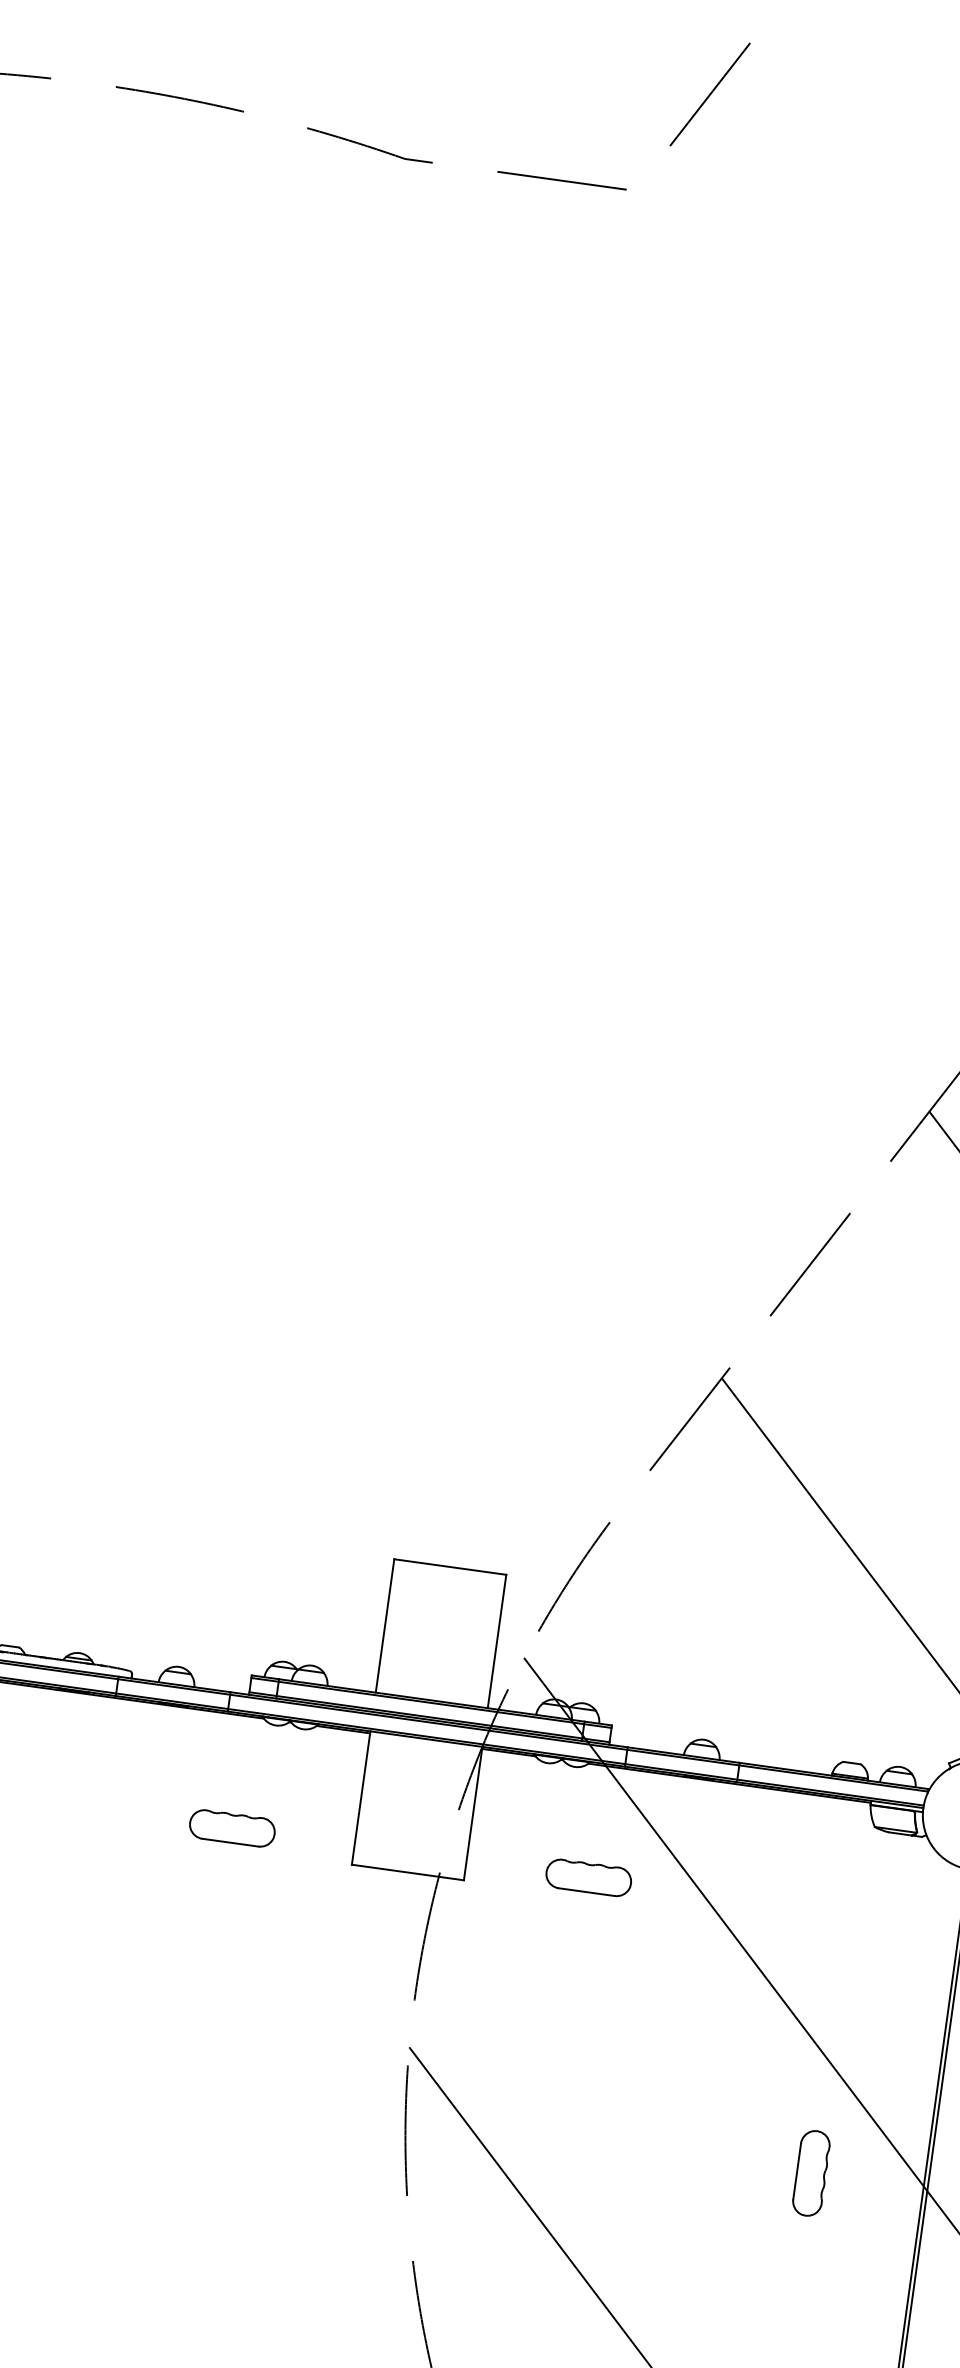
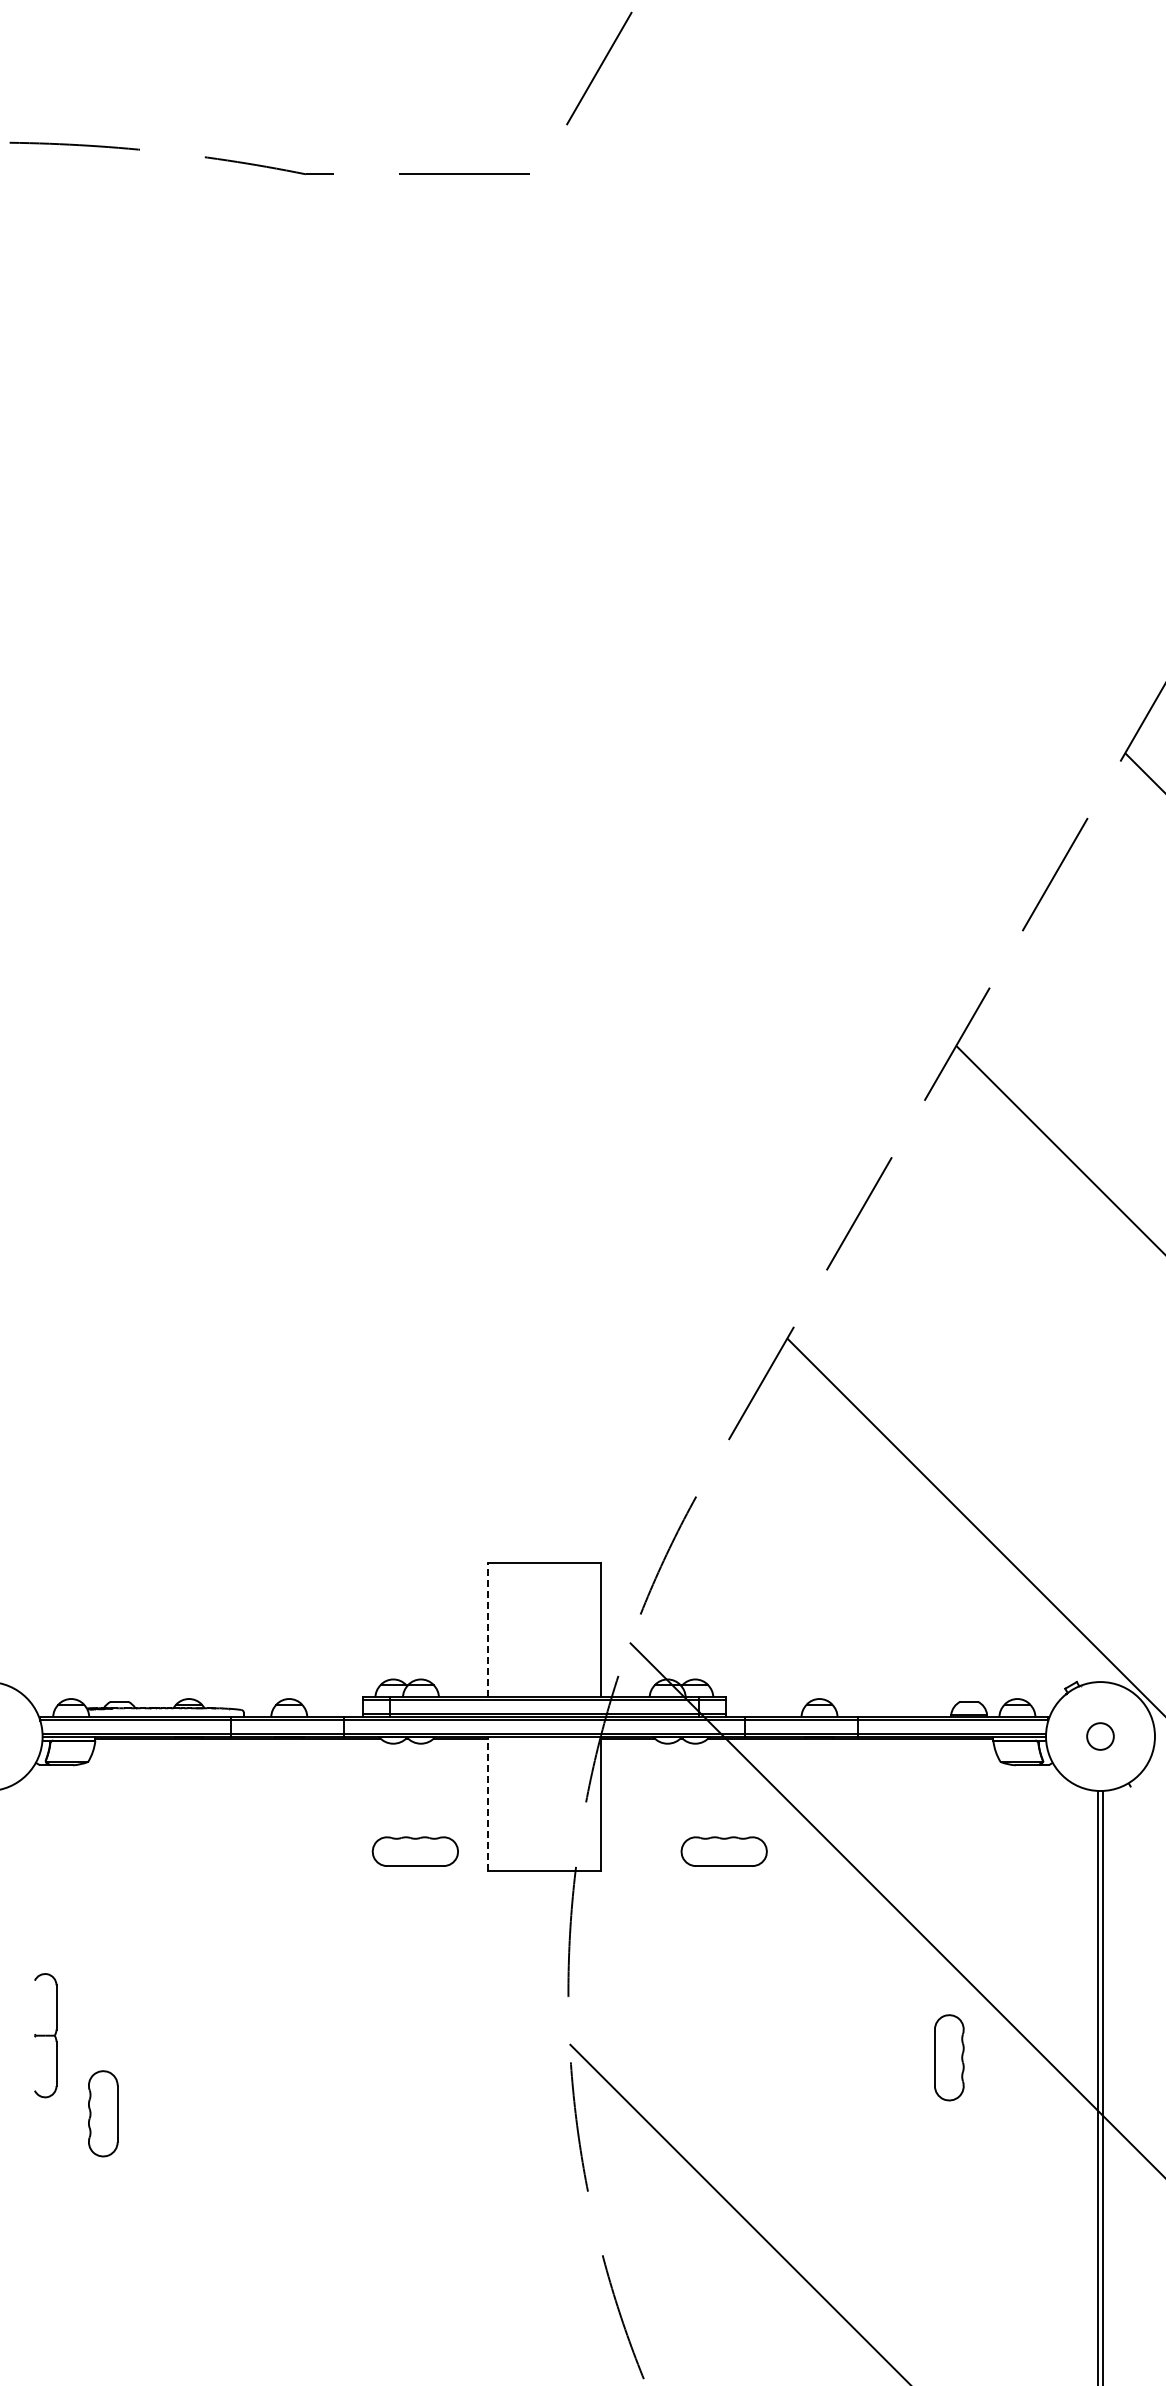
line: (384, 1625) -> (487, 1629), solid -> dashed
line: (360, 1797) -> (487, 1803), solid -> dashed
part: (231, 1828) -> (414, 1851), moved
part: (811, 2173) -> (949, 2057), moved

